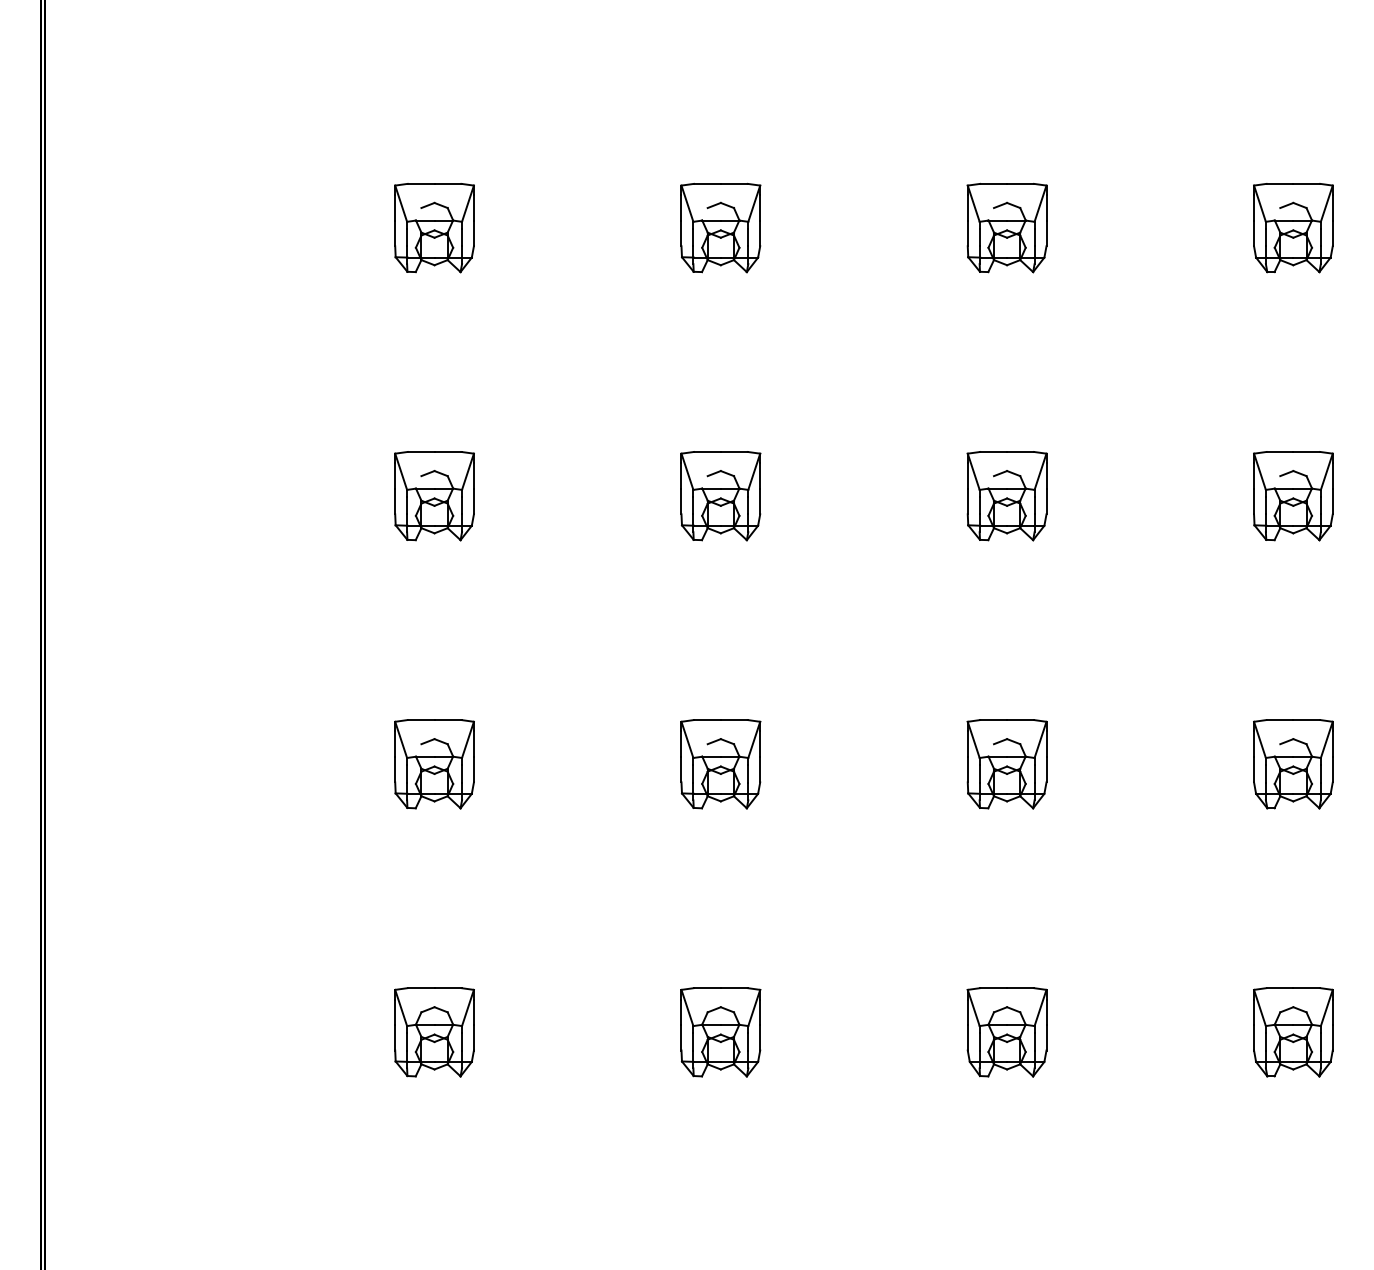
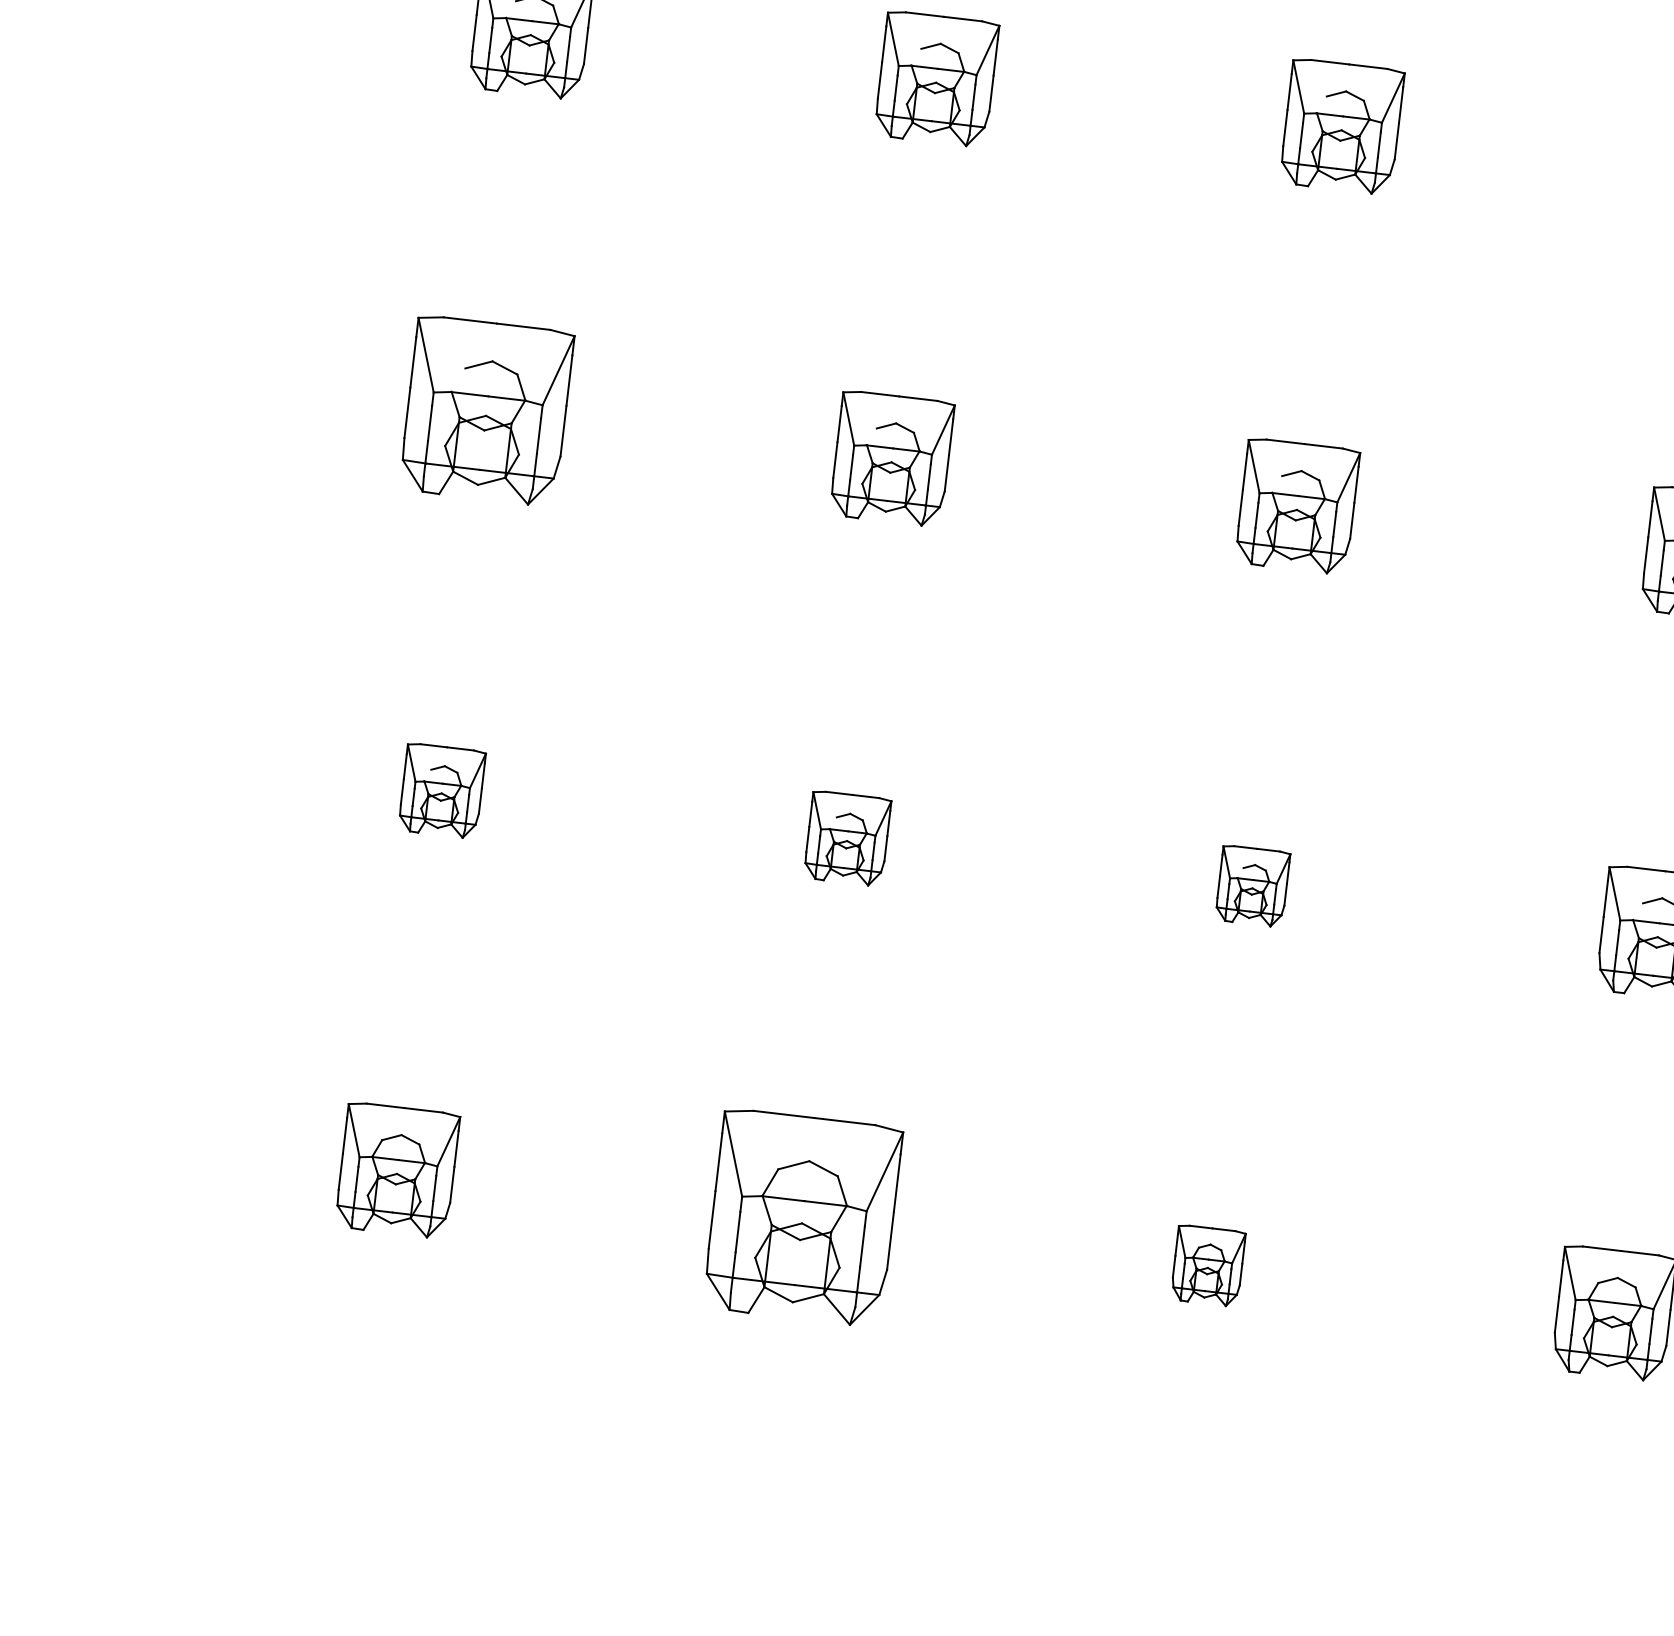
part: (434, 496) -> (486, 411), size x1.4
part: (434, 764) -> (441, 791), size x0.7
part: (720, 764) -> (846, 838), size x0.7
part: (1006, 764) -> (1251, 886), size x0.6
part: (720, 1032) -> (802, 1218), size x1.6
part: (1006, 1032) -> (1207, 1266), size x0.6

